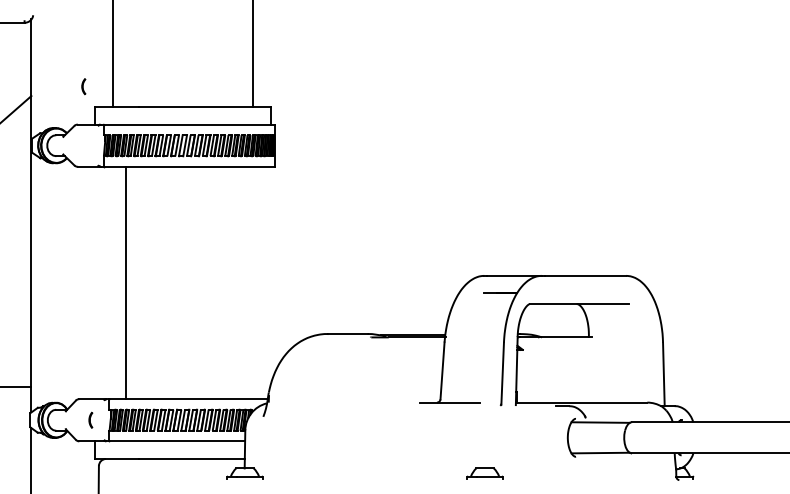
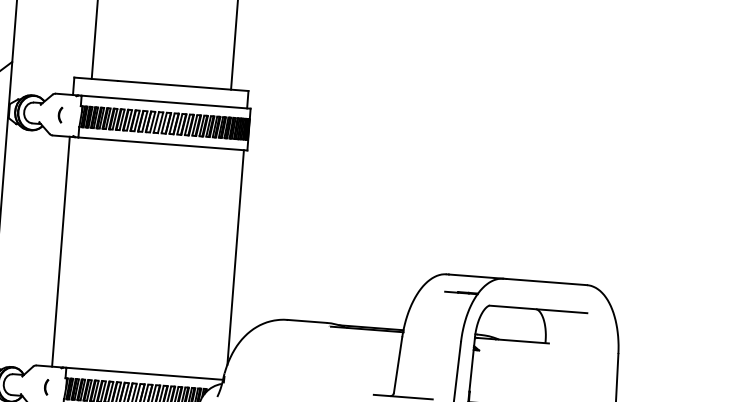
part: (83, 86) -> (60, 114), moved
line: (271, 274) -> (236, 256), added
line: (126, 282) -> (61, 251), moved

